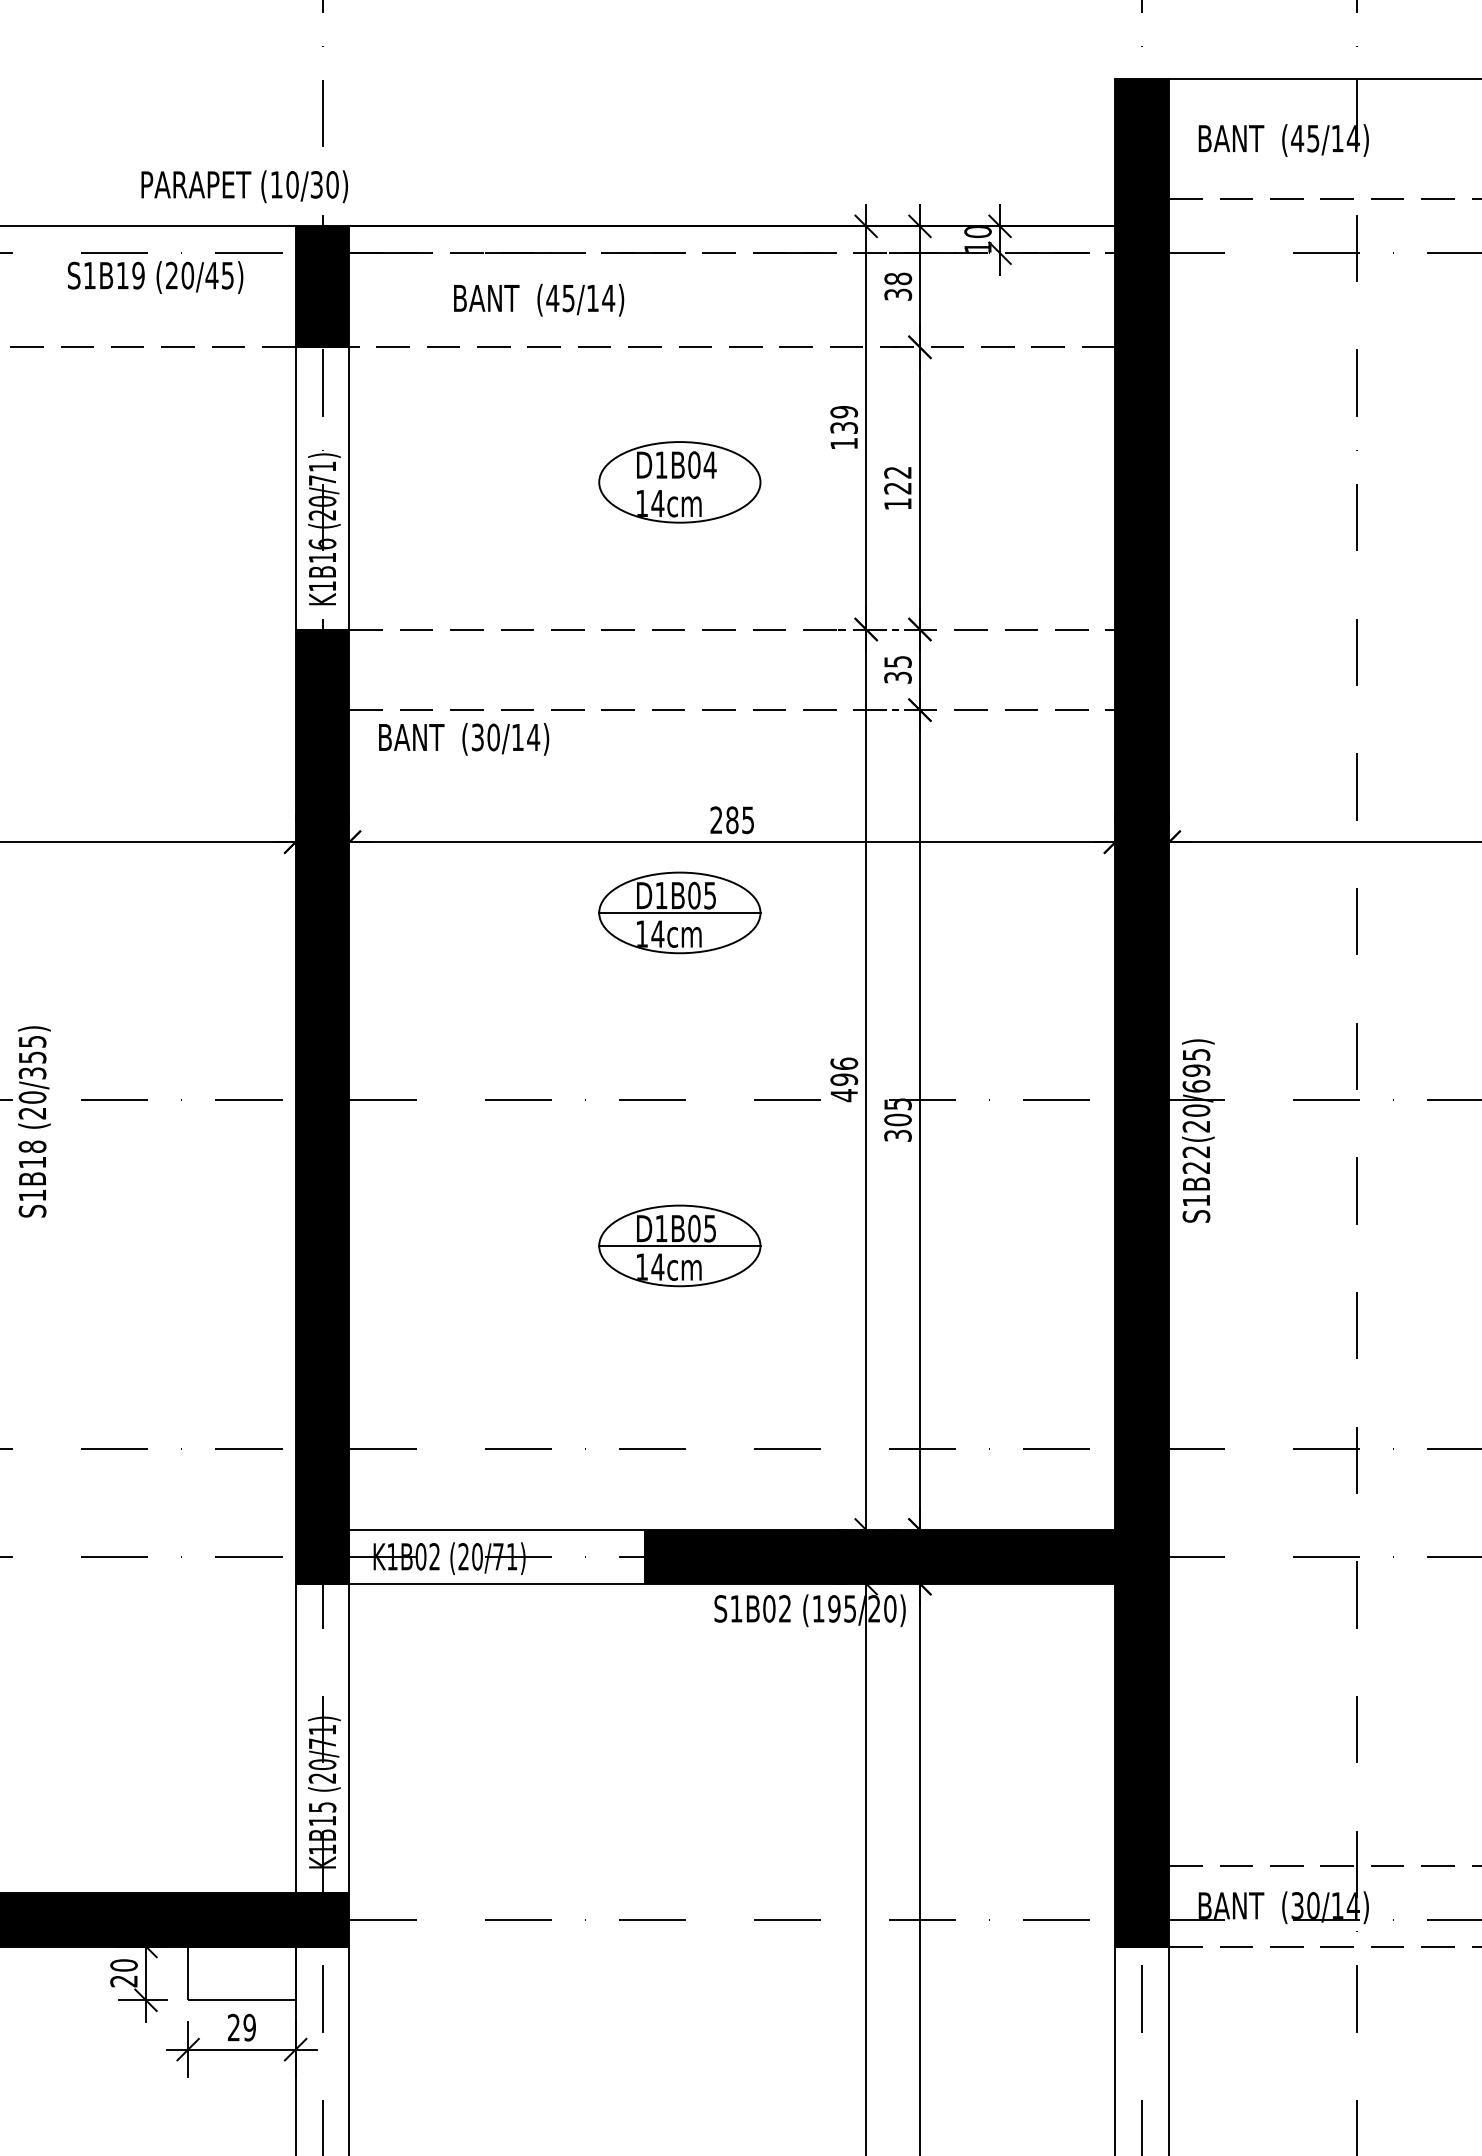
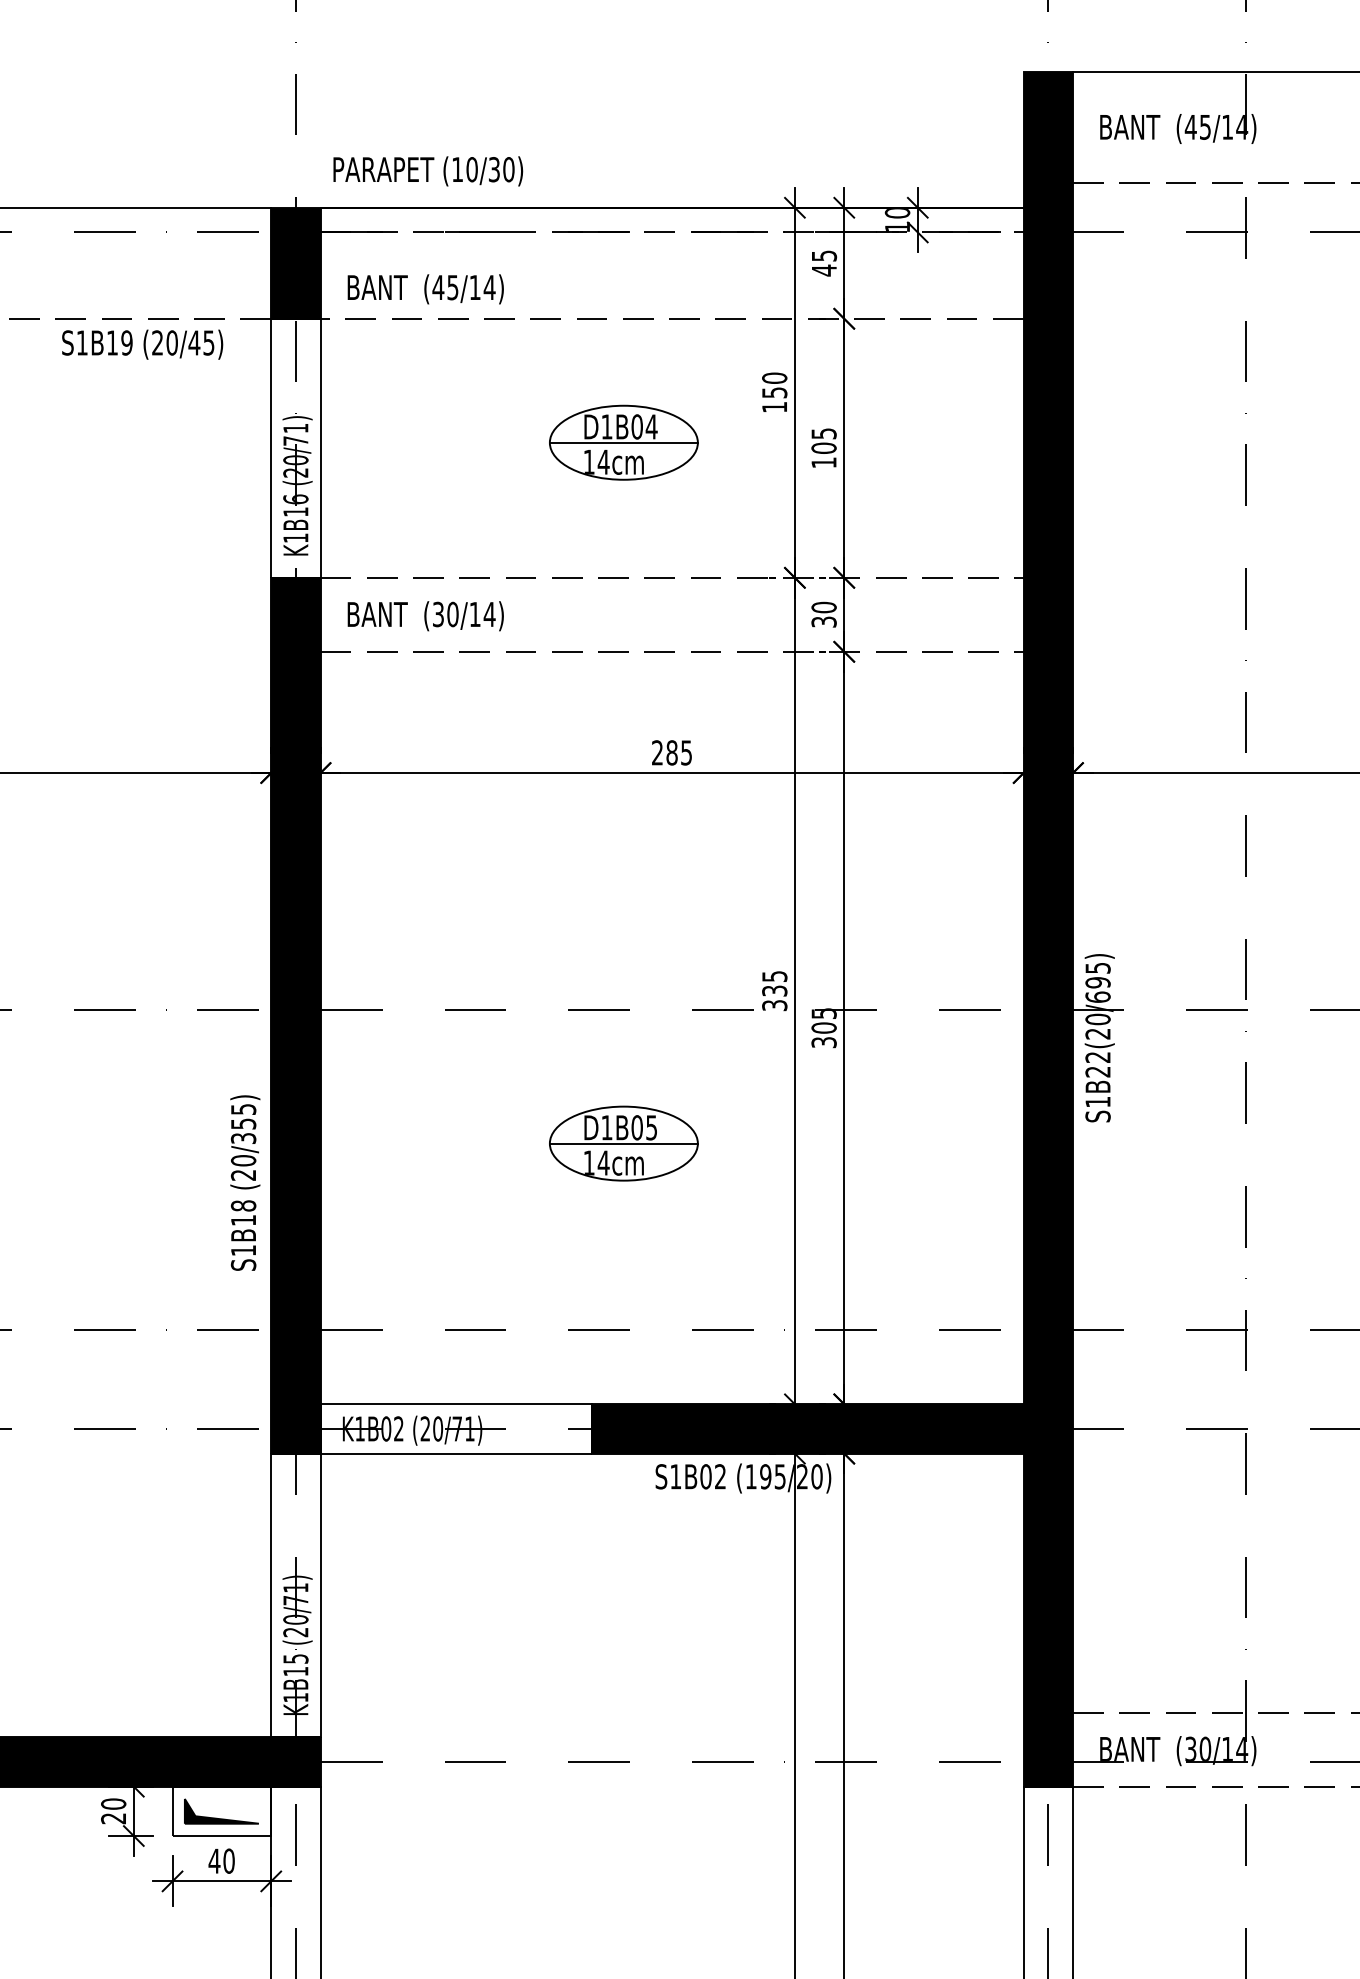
text: (244, 186) -> (428, 171), moved
text: (155, 277) -> (142, 344), moved
text: (898, 286) -> (824, 262), 38 -> 45
text: (539, 299) -> (426, 288), moved
text: (844, 419) -> (775, 385), 139 -> 150
text: (897, 480) -> (823, 441), 122 -> 105
line: (679, 482) -> (623, 442), added
text: (897, 661) -> (823, 607), 35 -> 30
text: (464, 739) -> (426, 616), moved
part: (679, 912) -> (623, 837), removed
text: (844, 1079) -> (775, 990), 496 -> 335
text: (34, 1121) -> (245, 1182), moved
part: (239, 1980) -> (219, 1817), added
text: (241, 2027) -> (221, 1861), 29 -> 40

